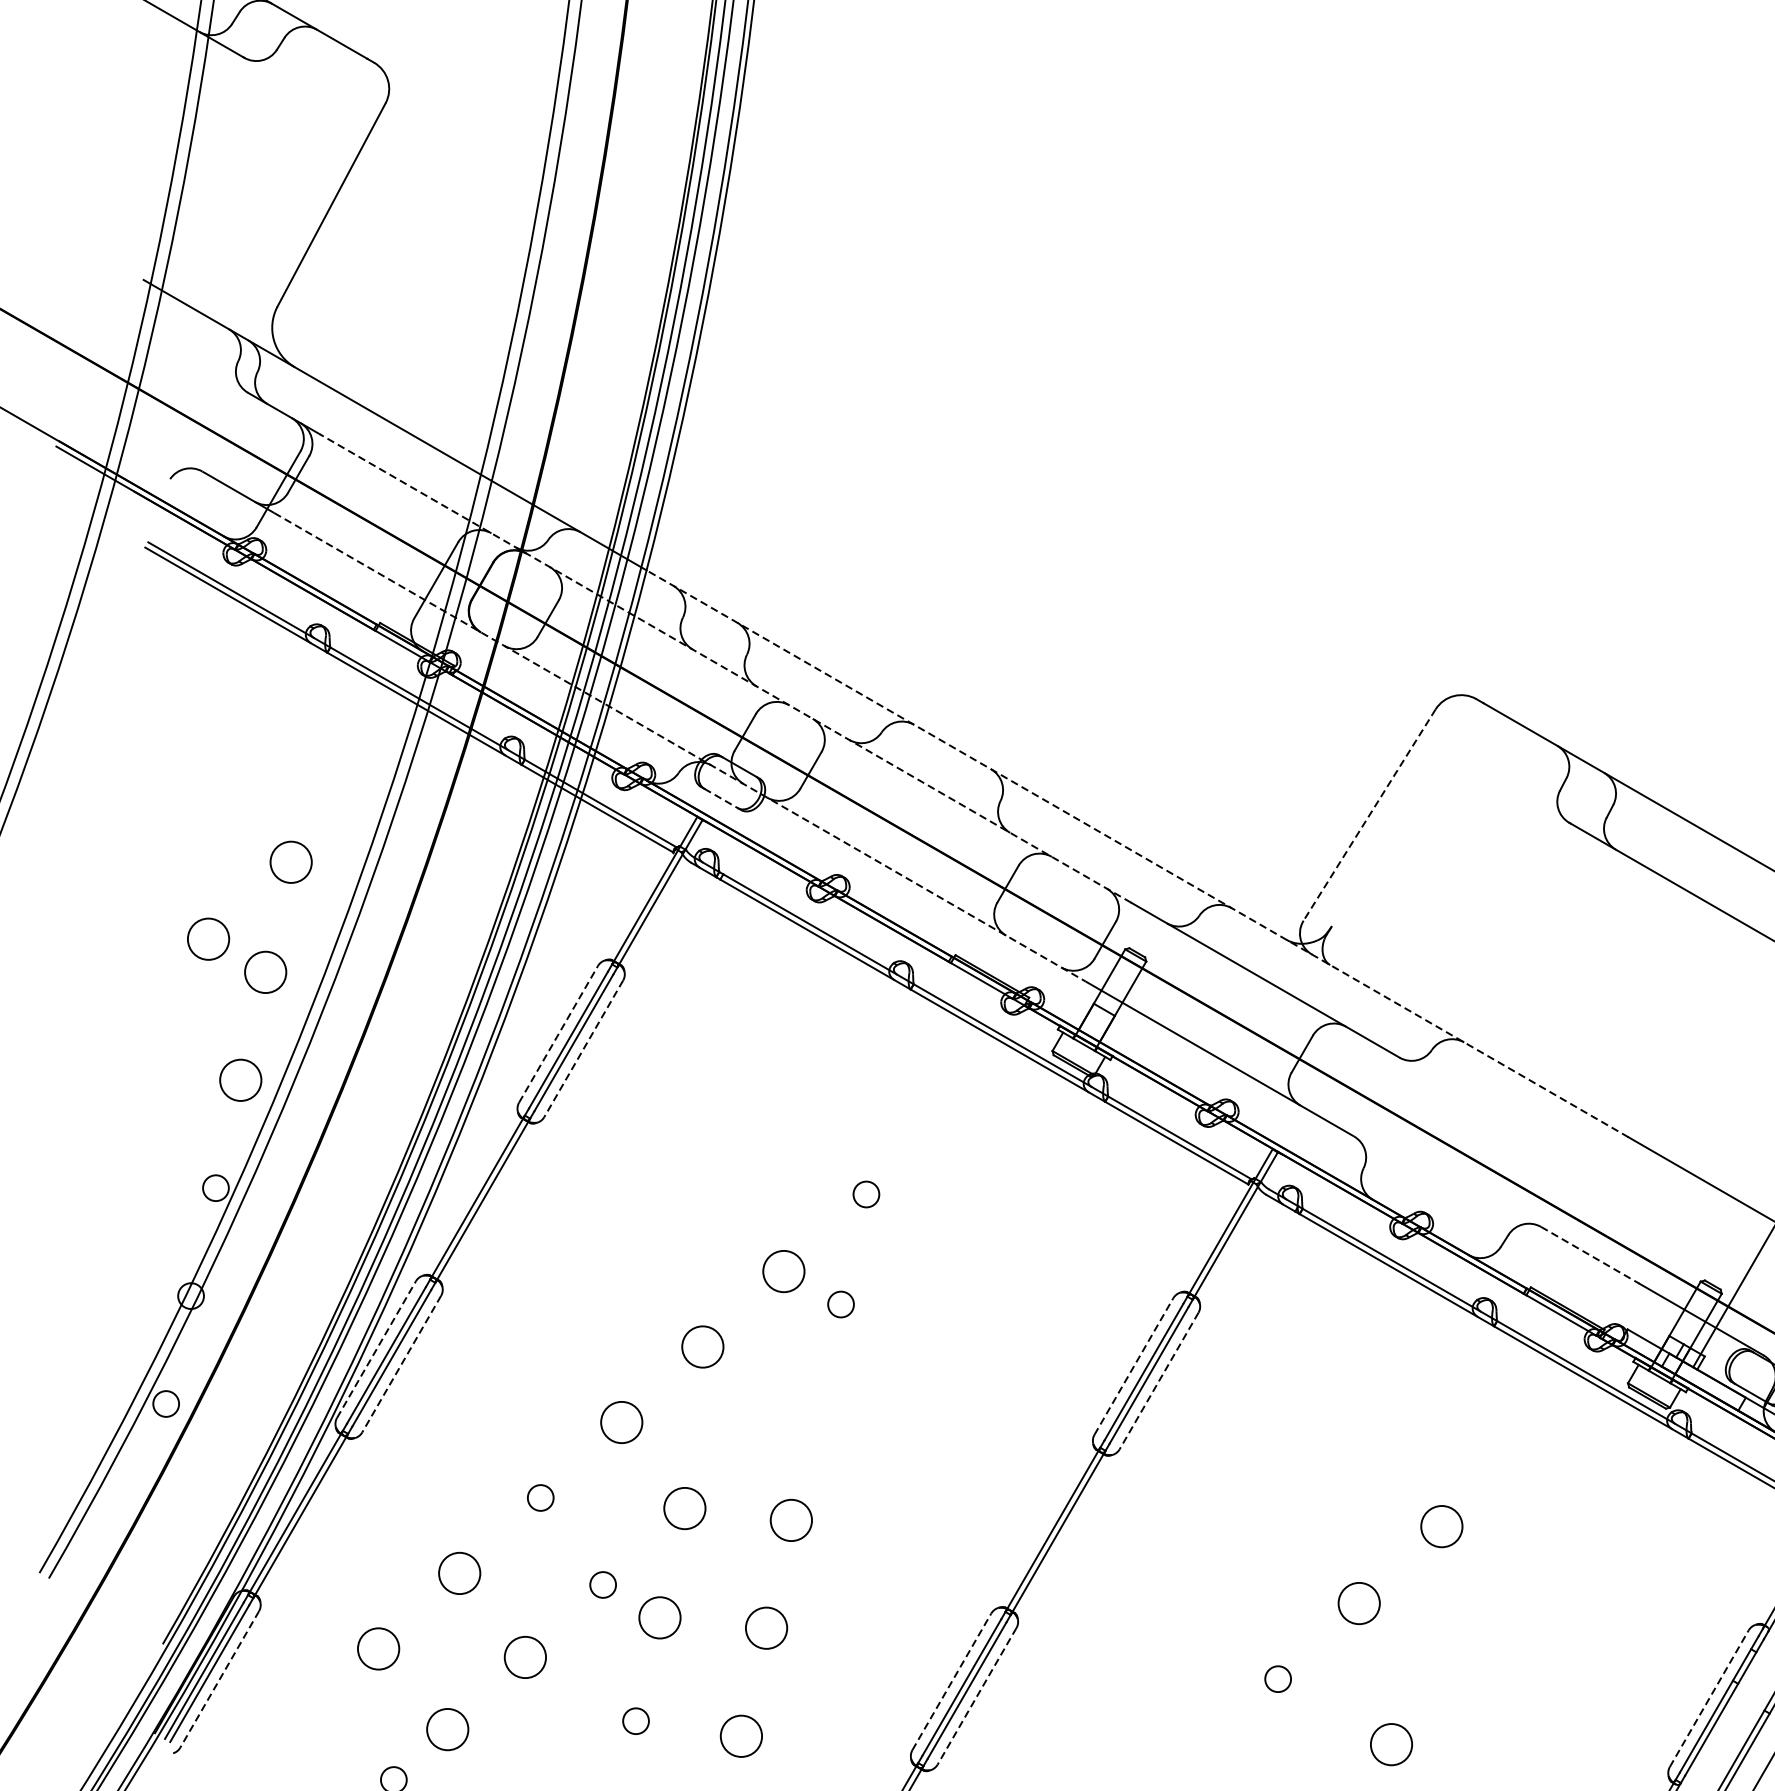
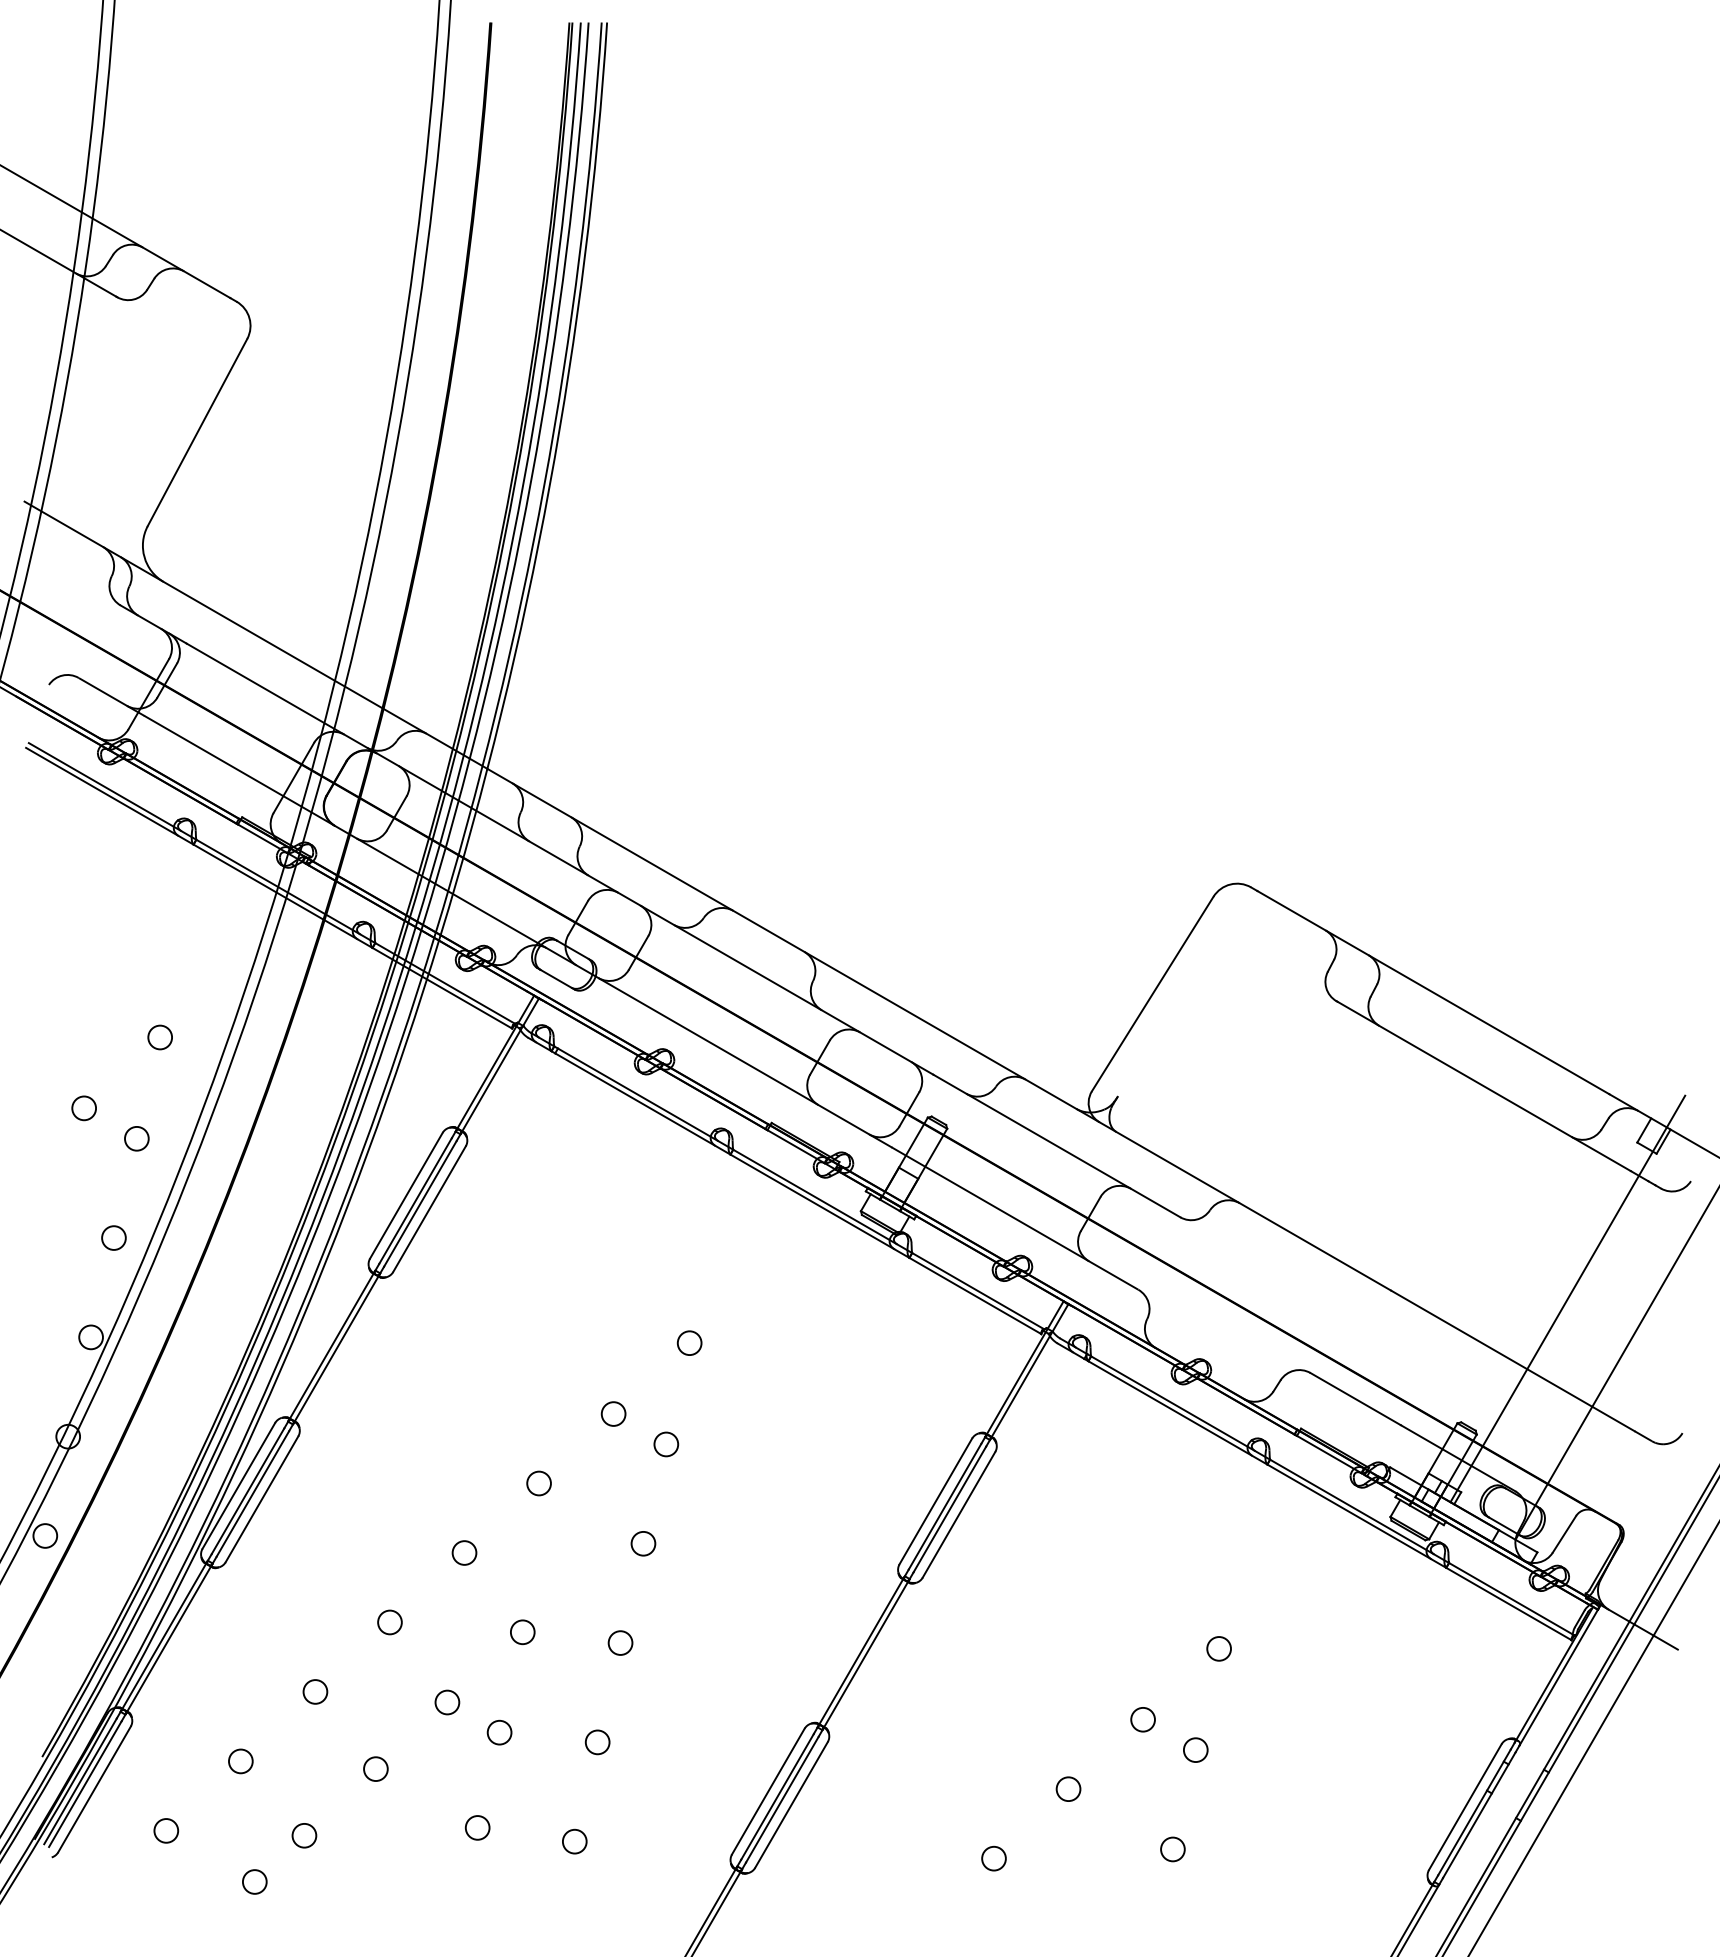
line: (724, 667) -> (559, 858), dashed -> solid
line: (680, 747) -> (518, 931), dashed -> solid
line: (722, 799) -> (557, 979), dashed -> solid
line: (1369, 815) -> (1152, 994), dashed -> solid
line: (1137, 853) -> (939, 1029), dashed -> solid
circle: (290, 862) -> (159, 1037), size x0.62
circle: (207, 939) -> (83, 1108), size x0.62
circle: (265, 972) -> (136, 1138), size x0.62
line: (558, 1033) -> (406, 1195), dashed -> solid
line: (583, 1049) -> (429, 1209), dashed -> solid
circle: (240, 1079) -> (113, 1237), size x0.62
line: (1591, 1255) -> (1356, 1399), dashed -> solid
circle: (783, 1270) -> (613, 1413), size x0.62
circle: (702, 1346) -> (538, 1483), size x0.62
line: (376, 1349) -> (238, 1485), dashed -> solid
line: (402, 1364) -> (262, 1499), dashed -> solid
line: (1133, 1366) -> (935, 1501), dashed -> solid
line: (1159, 1380) -> (959, 1514), dashed -> solid
circle: (816, 1412) -> (643, 1543), added
circle: (621, 1421) -> (464, 1552), size x0.62
circle: (684, 1508) -> (522, 1632), size x0.62
circle: (791, 1519) -> (620, 1642), size x0.62
circle: (1441, 1526) -> (1218, 1648), size x0.62
circle: (459, 1573) -> (315, 1691), size x0.62
circle: (1358, 1603) -> (1142, 1719), size x0.62
circle: (659, 1617) -> (499, 1732), size x0.62
circle: (766, 1628) -> (597, 1742), size x0.62
circle: (1416, 1636) -> (1195, 1749), added
circle: (378, 1649) -> (240, 1761), size x0.62
circle: (525, 1656) -> (375, 1768), size x0.62
line: (219, 1679) -> (94, 1789), dashed -> solid
line: (952, 1681) -> (768, 1791), dashed -> solid
line: (977, 1695) -> (791, 1804), dashed -> solid
line: (1709, 1699) -> (1465, 1807), dashed -> solid
circle: (297, 1724) -> (166, 1830), added
circle: (447, 1729) -> (304, 1835), size x0.62
circle: (741, 1736) -> (574, 1841), size x0.62
circle: (1391, 1744) -> (1172, 1849), size x0.62
circle: (1196, 1754) -> (993, 1858), added

